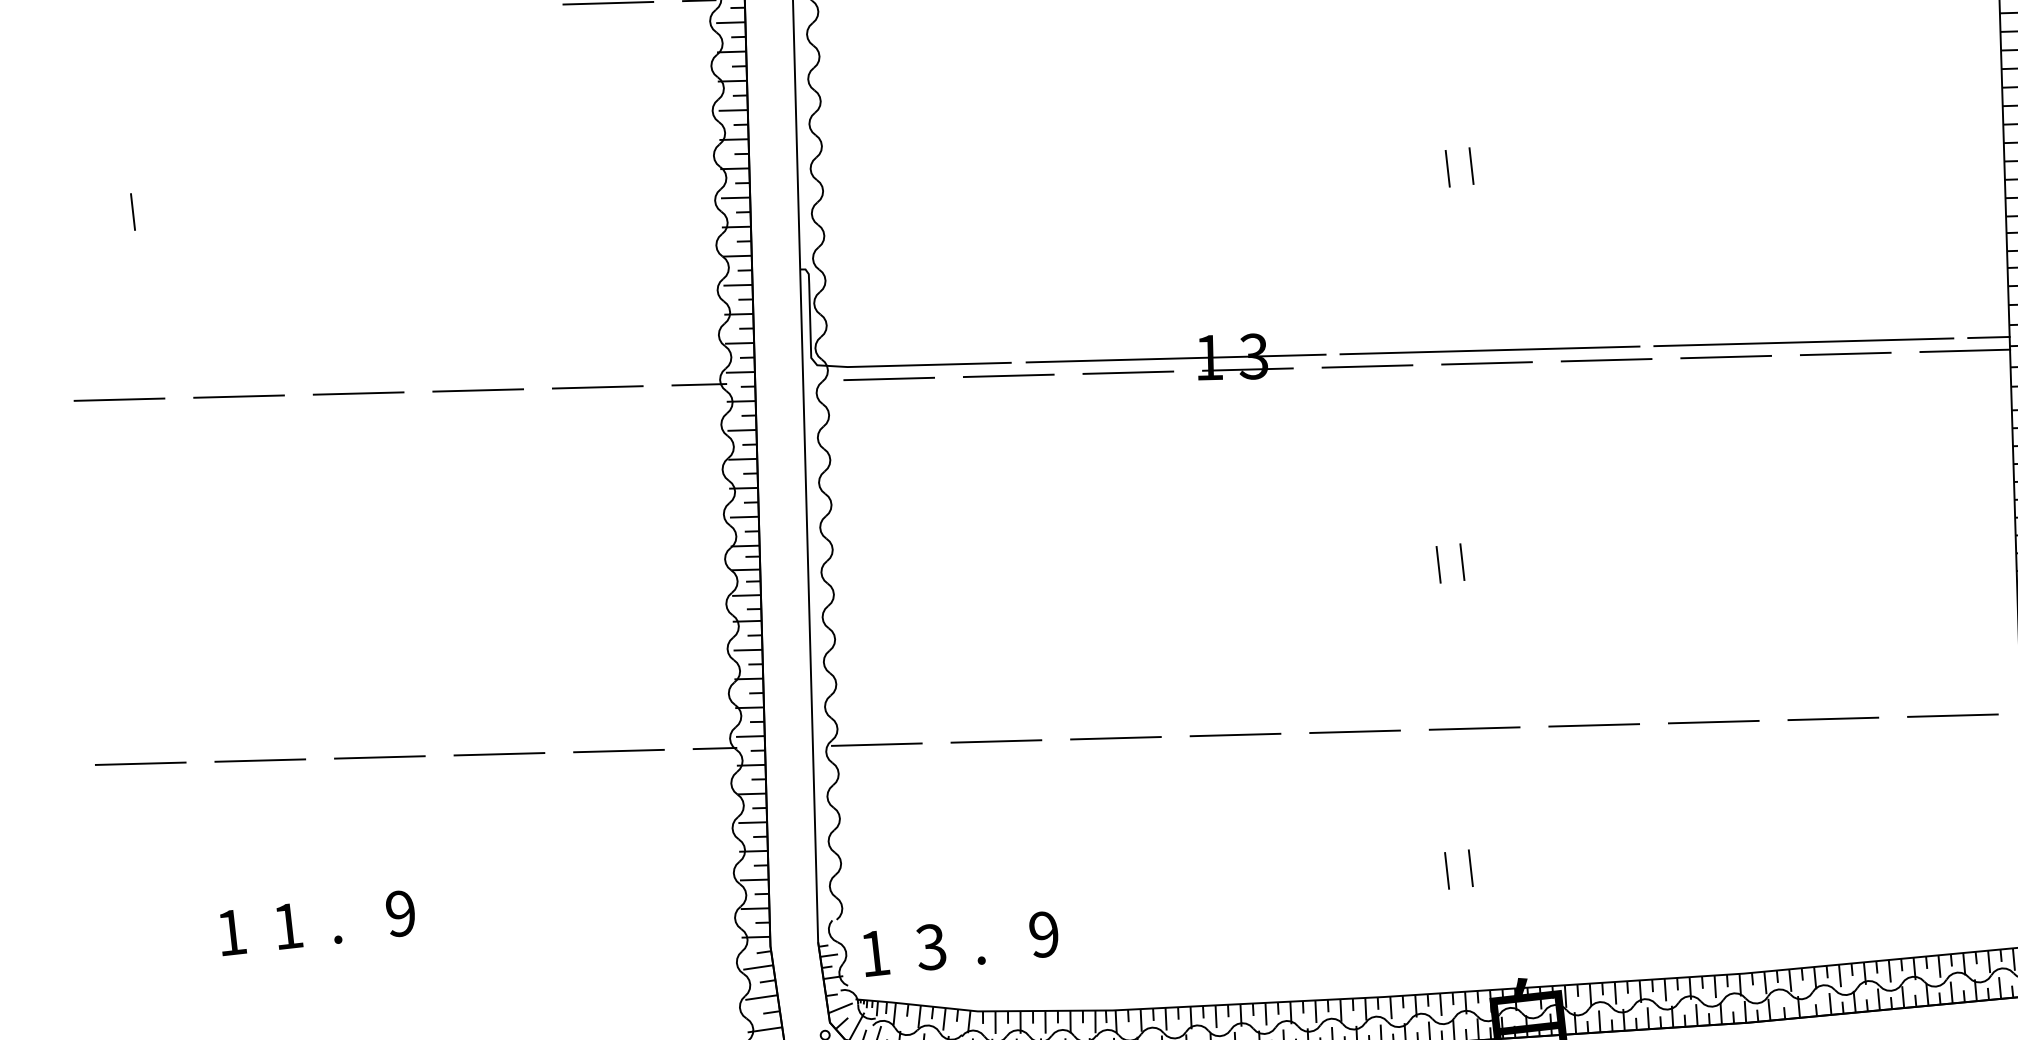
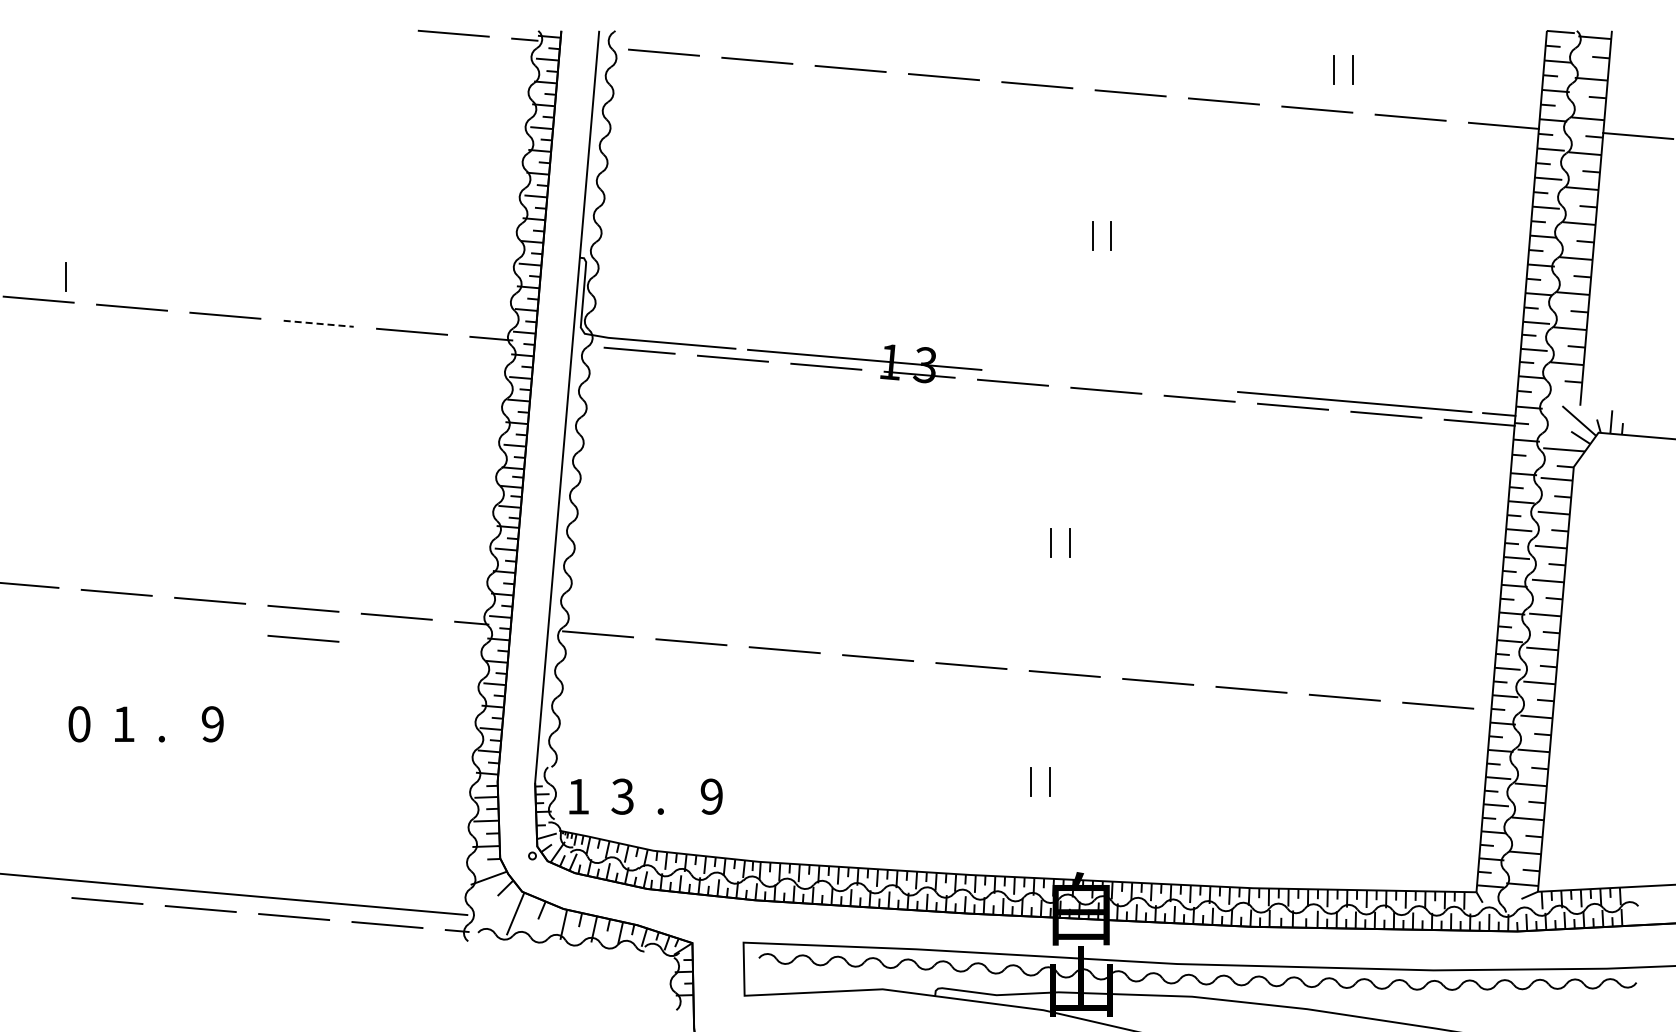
line: (132, 211) -> (65, 276), moved
line: (1489, 349) -> (1109, 380), removed
line: (479, 389) -> (319, 323), solid -> dashed
line: (503, 791) -> (303, 638), added
text: (231, 932) -> (79, 724), 1 -> 0

